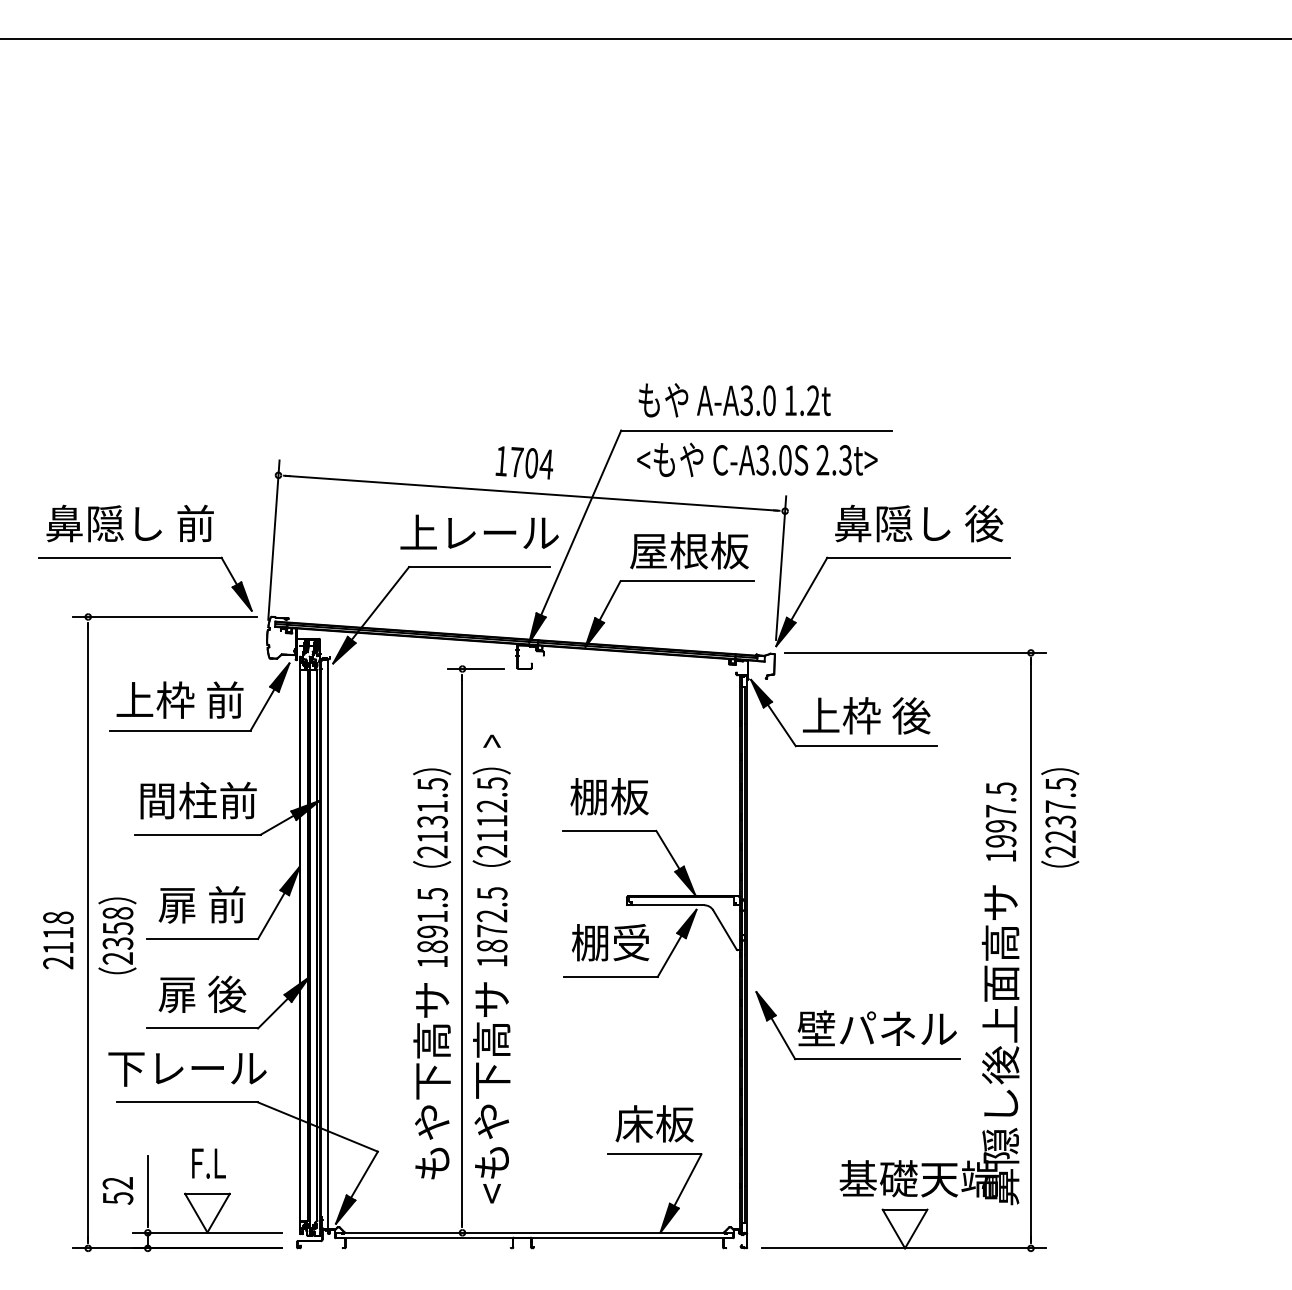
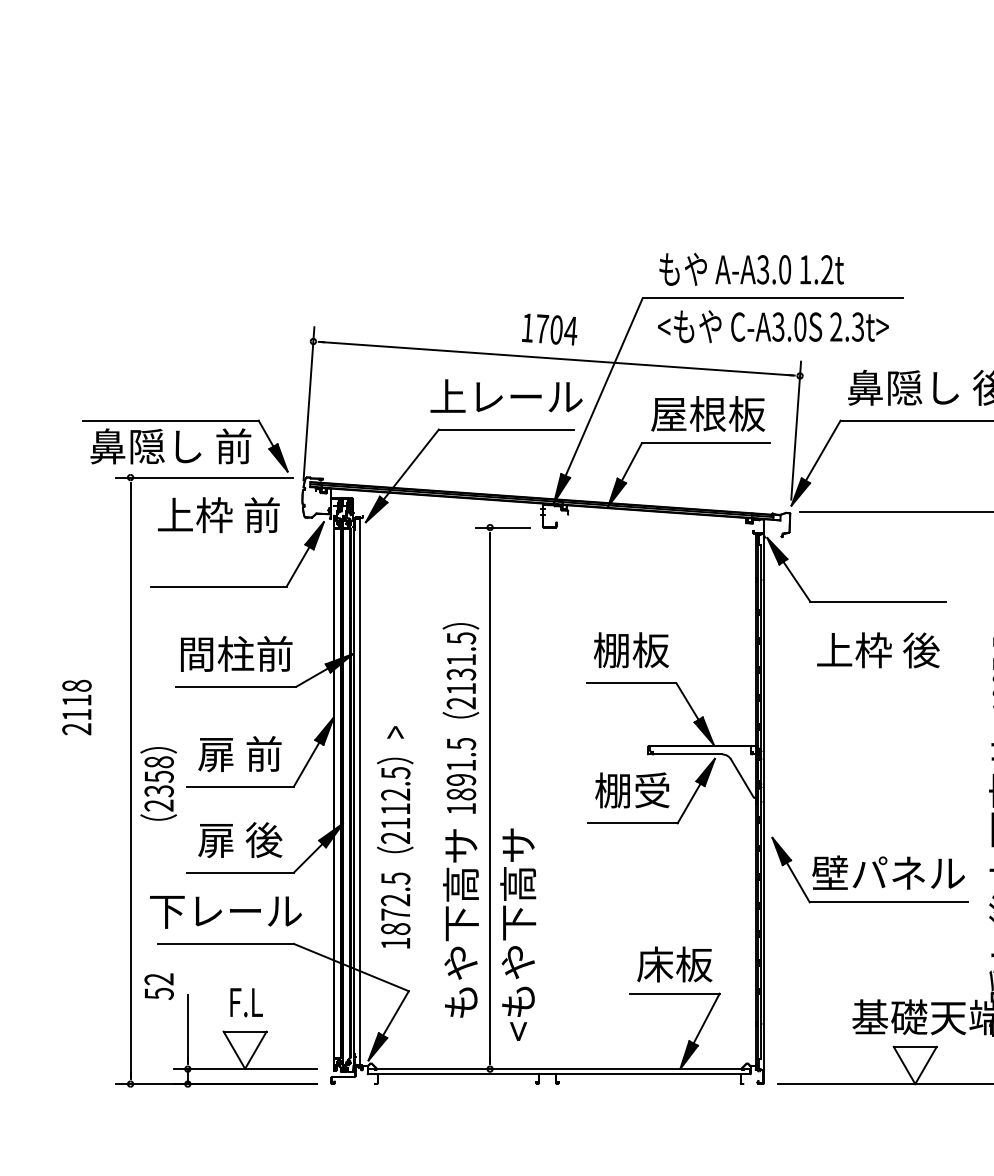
text: (129, 523) -> (170, 446), moved
text: (179, 699) -> (218, 514), moved
text: (866, 715) -> (878, 650), moved
text: (491, 850) -> (395, 837), moved
text: (58, 940) -> (77, 707), moved
text: (117, 1190) -> (158, 986), moved

